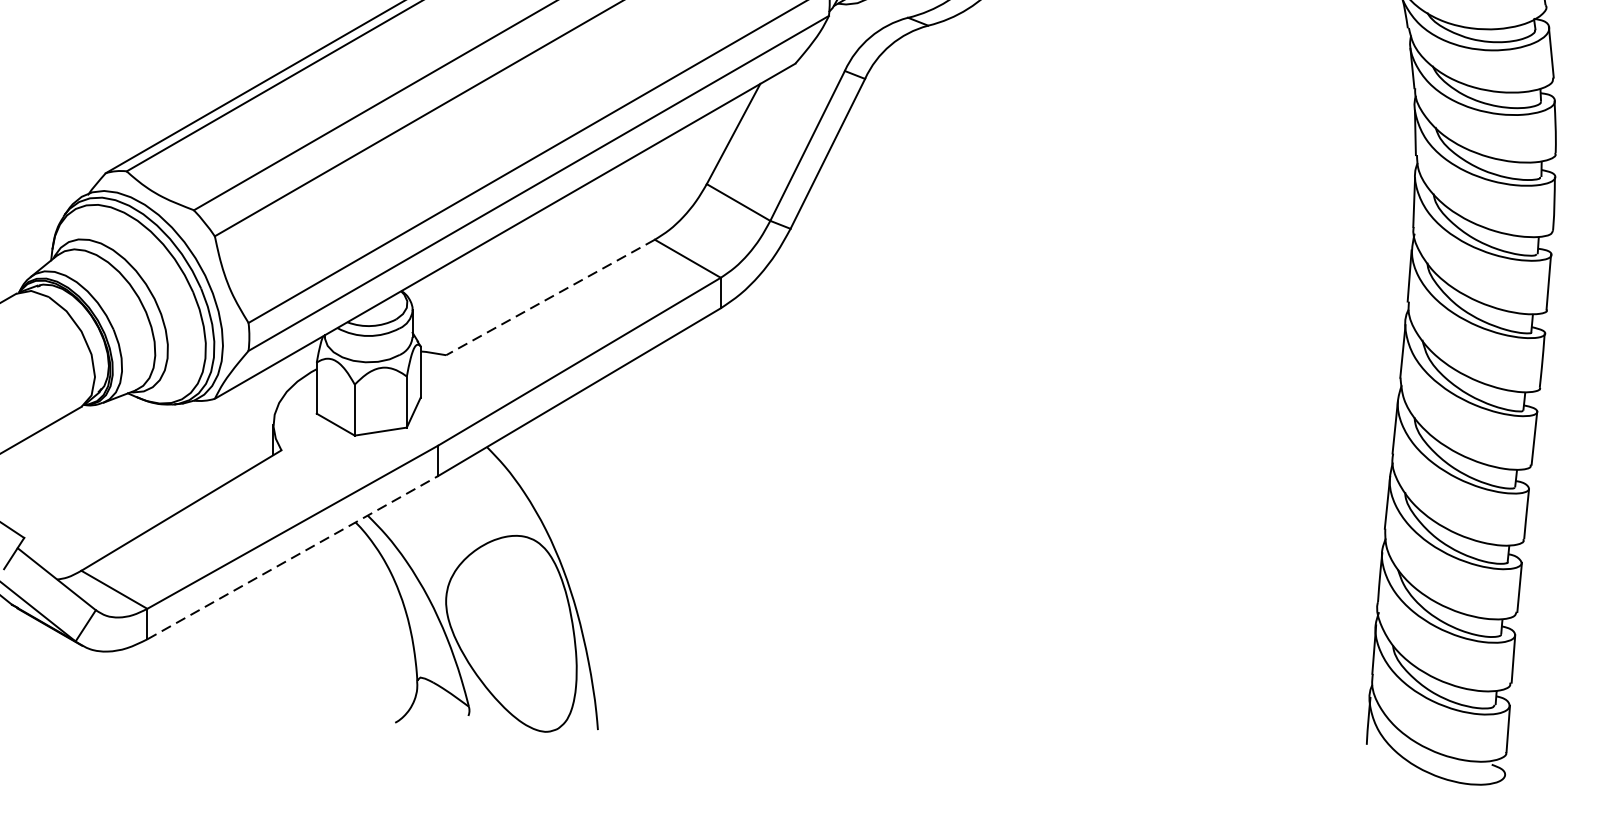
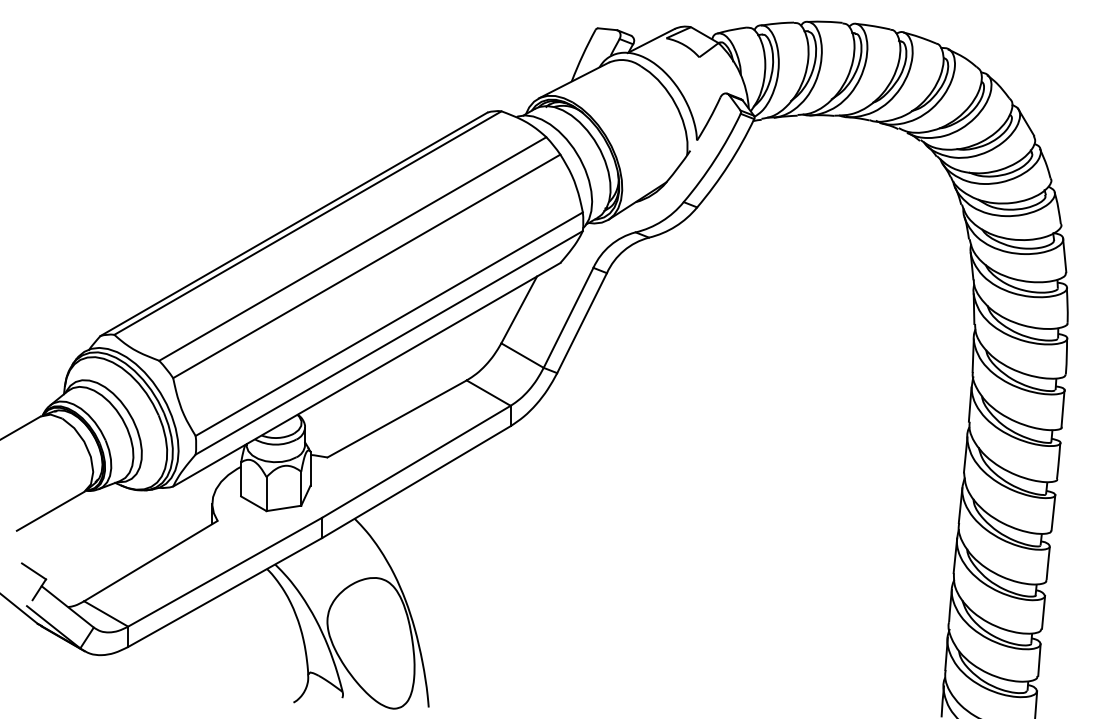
line: (551, 296) -> (397, 418), dashed -> solid
line: (293, 557) -> (225, 592), dashed -> solid

